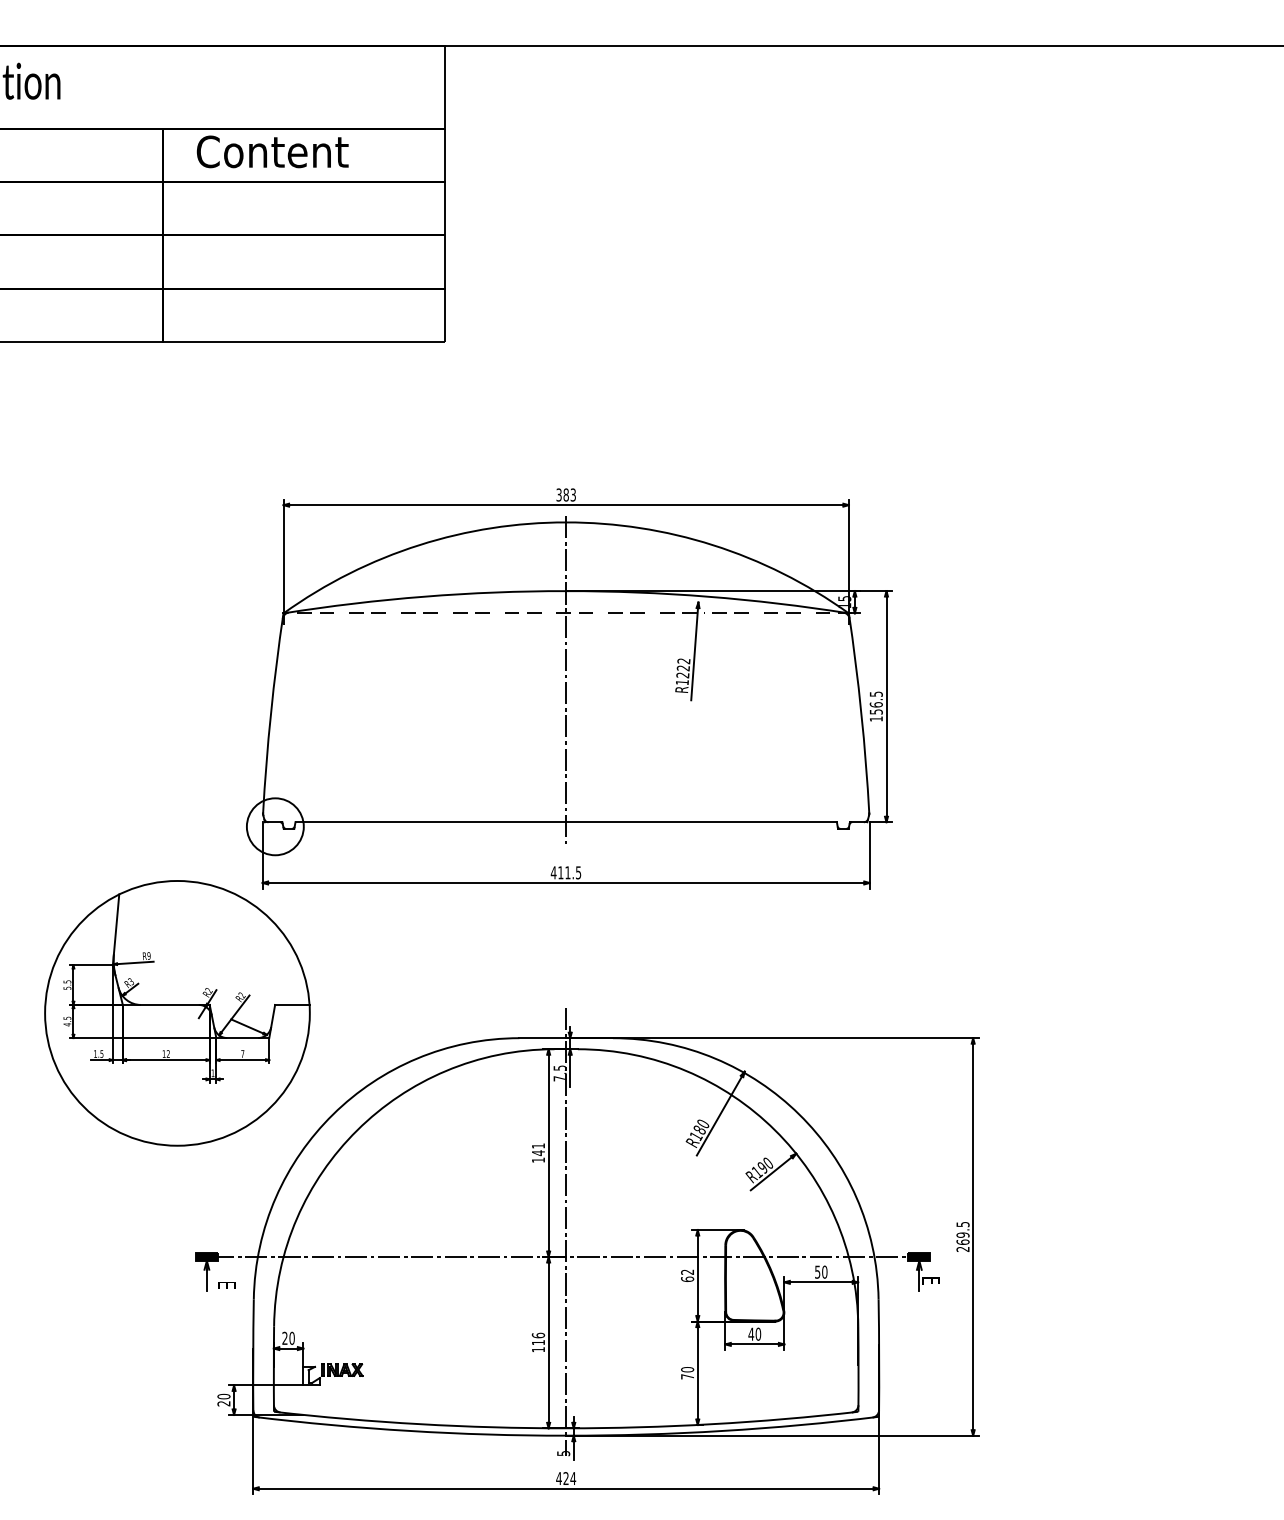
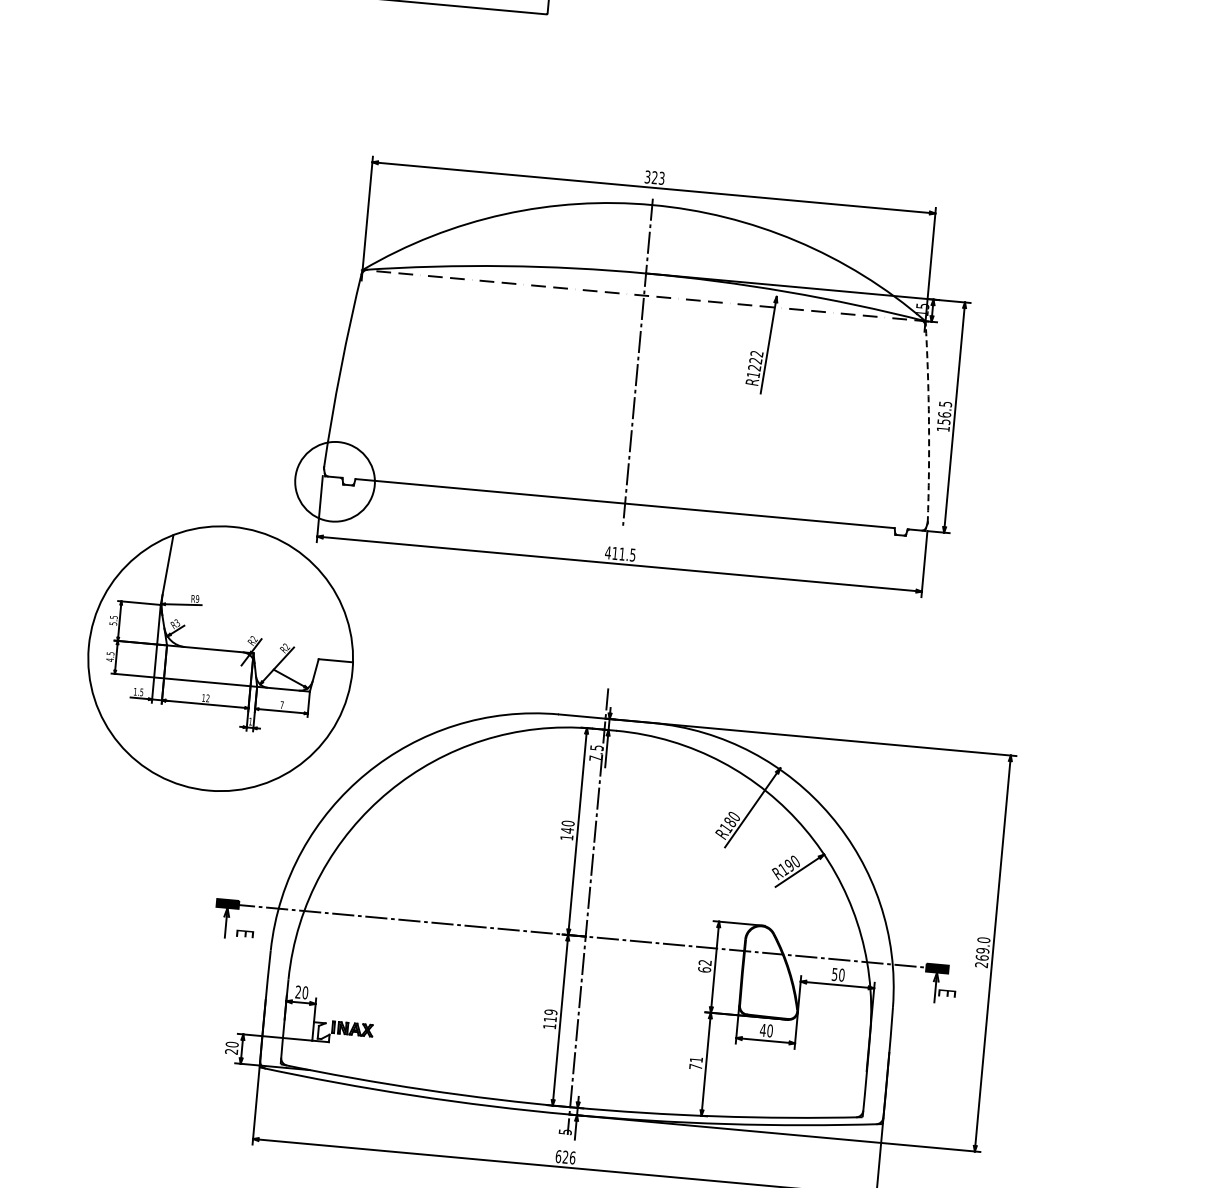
text: (565, 494) -> (654, 177), 383 -> 323
arc: (861, 713) -> (929, 422), solid -> dashed
circle: (274, 826) -> (334, 481), size x1.4
text: (538, 1145) -> (568, 823), 141 -> 140
text: (962, 1224) -> (983, 940), 269.5 -> 269.0
text: (538, 1335) -> (551, 1012), 116 -> 119
text: (687, 1369) -> (696, 1059), 70 -> 71
text: (566, 1478) -> (565, 1157), 424 -> 626

